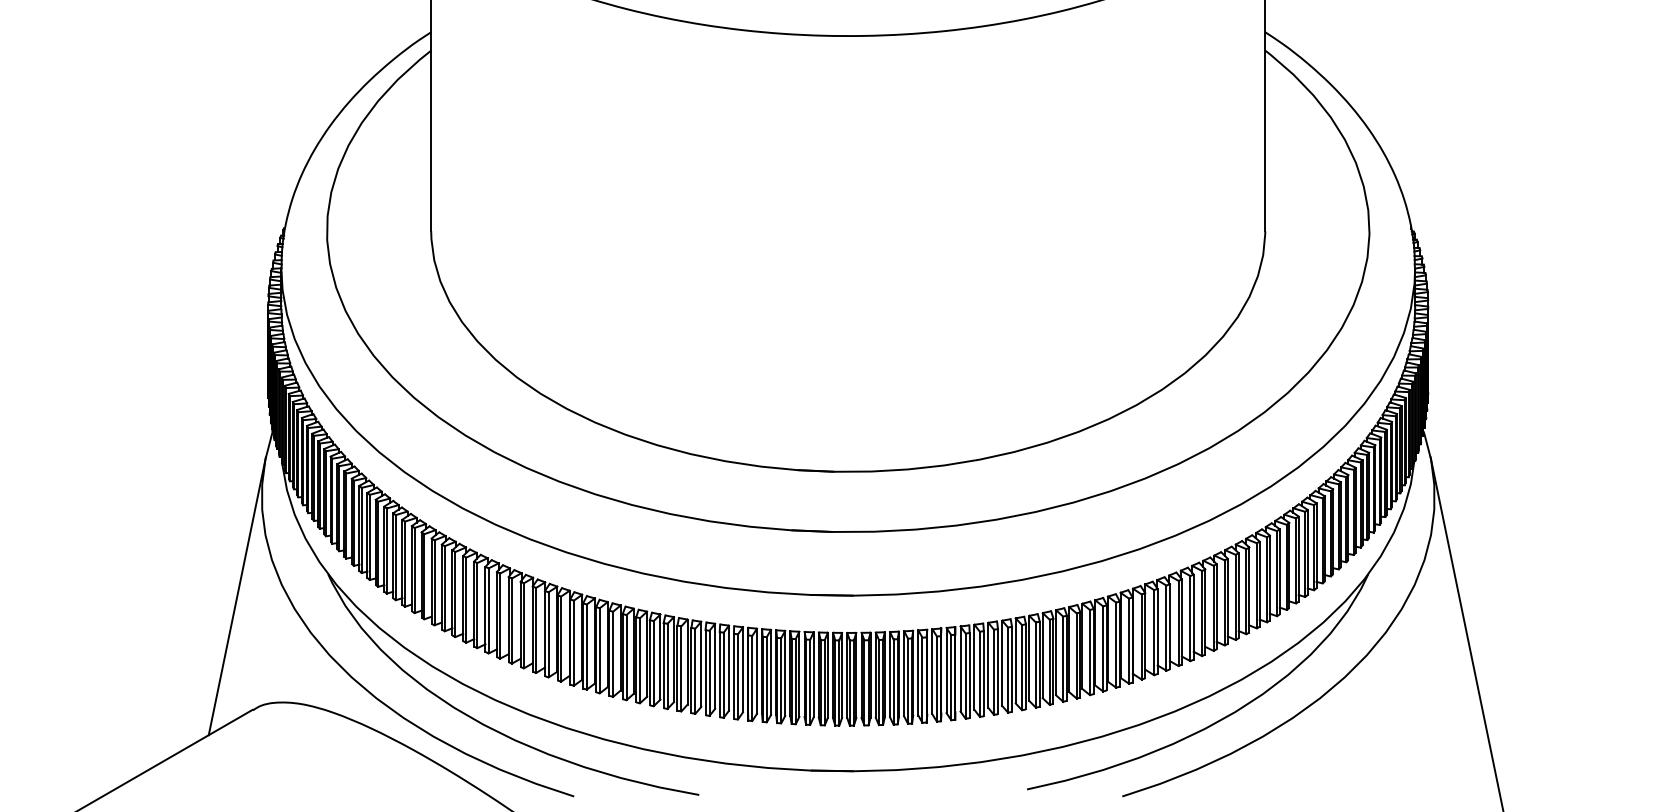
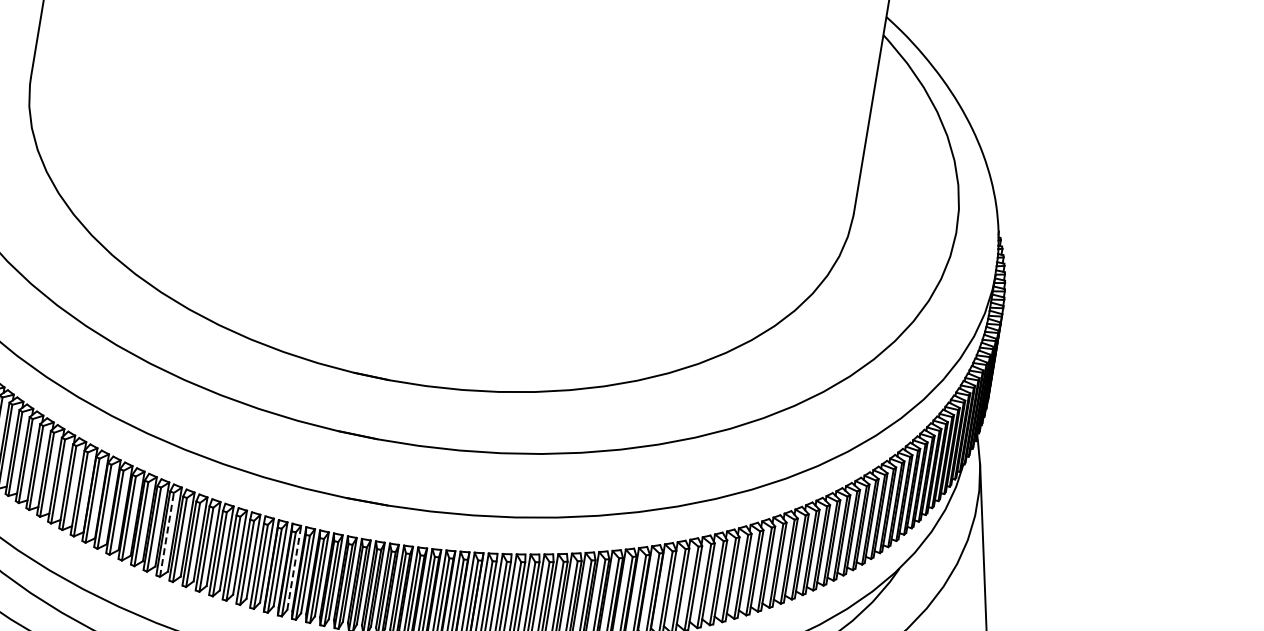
line: (640, 660) -> (167, 534), solid -> dashed
line: (771, 672) -> (294, 568), solid -> dashed

